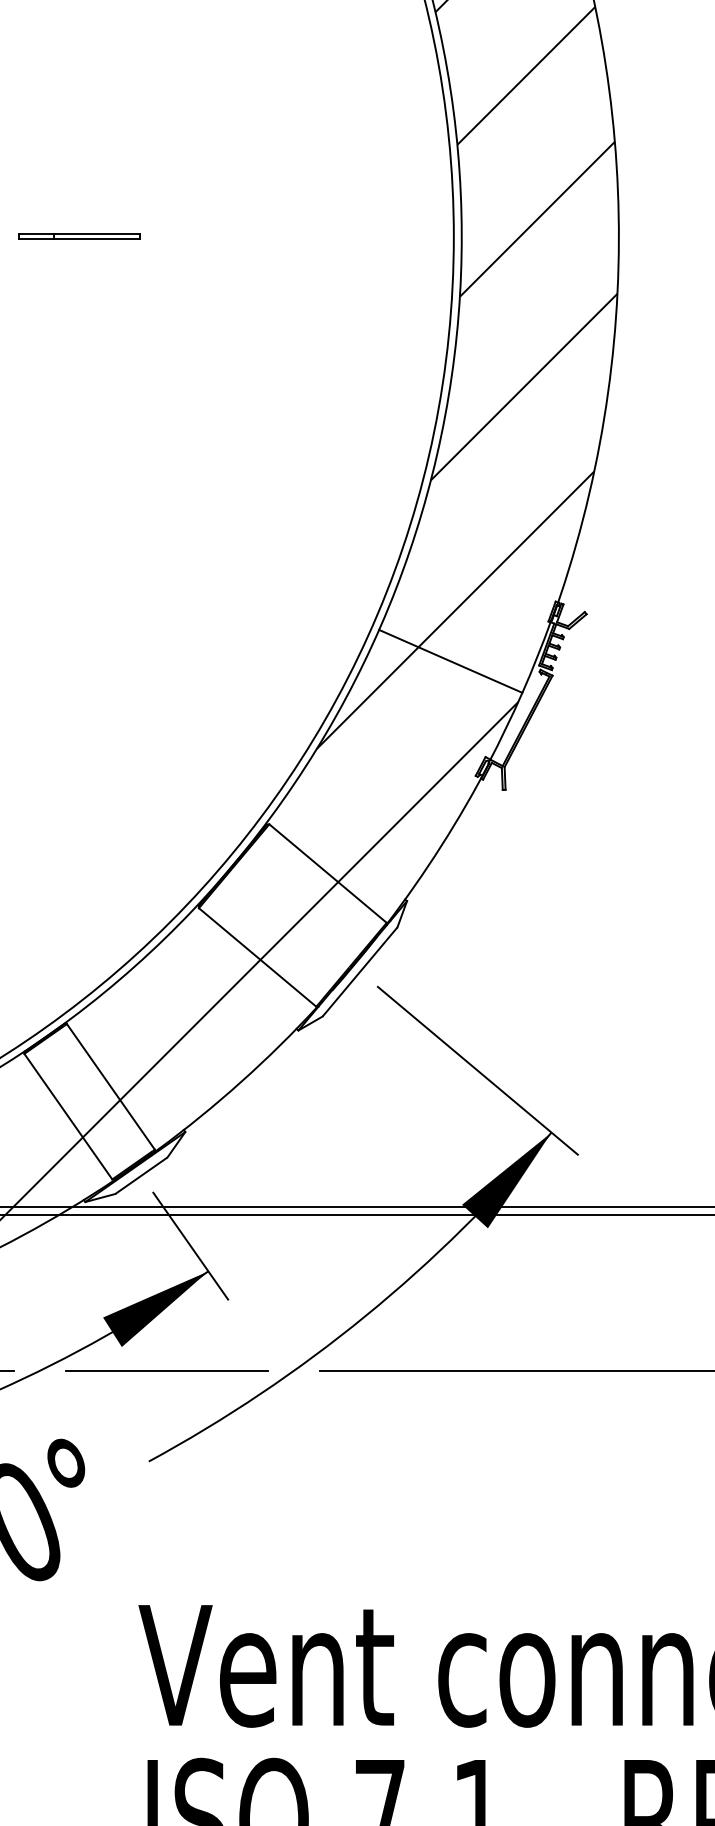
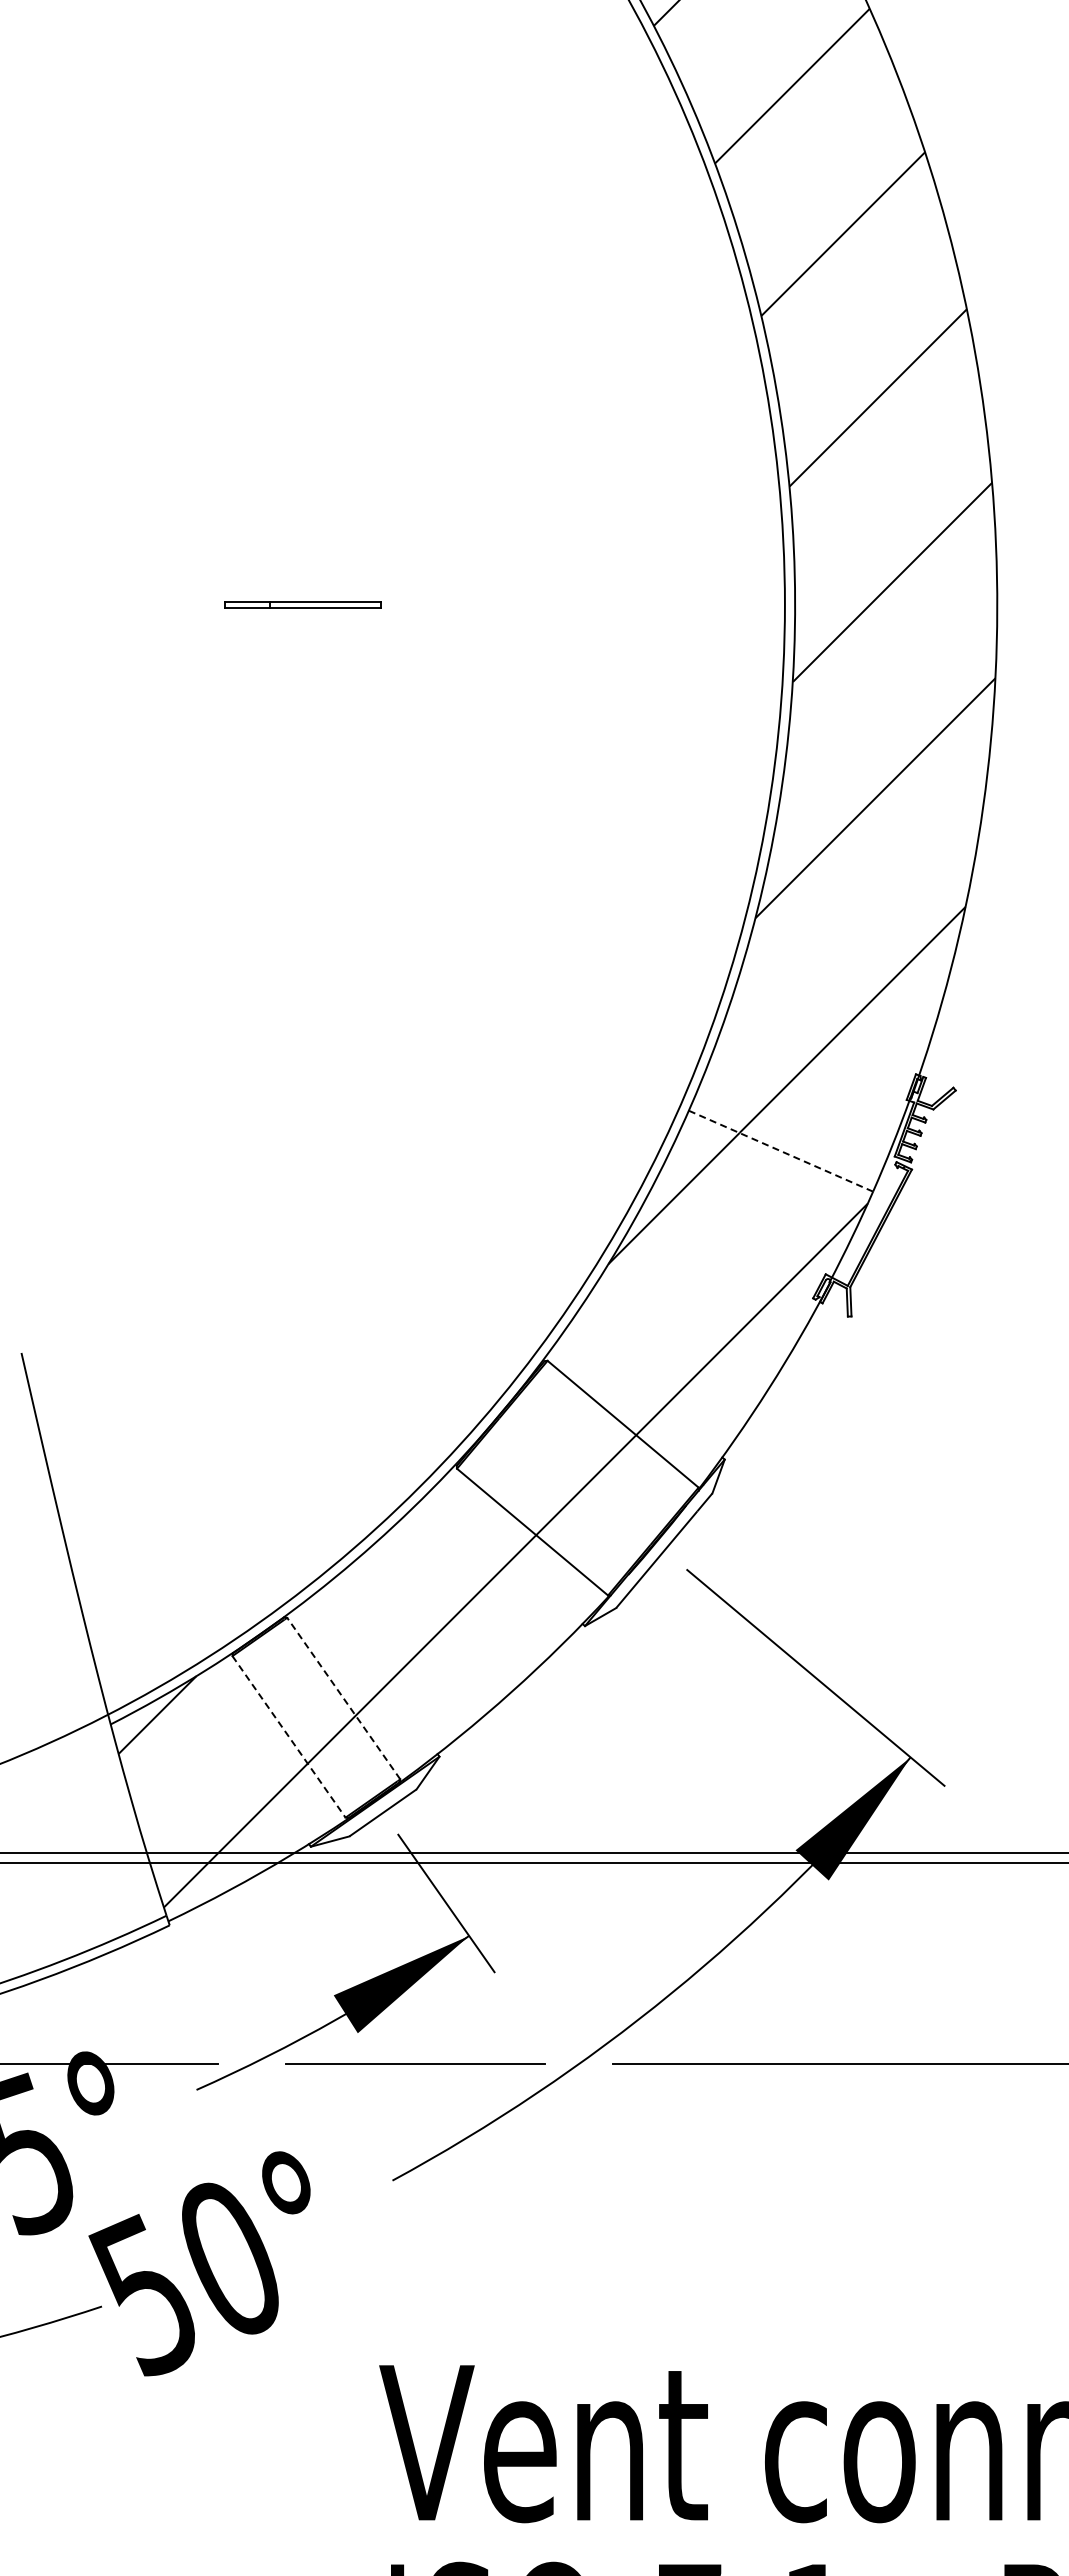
line: (450, 661) -> (780, 1151), solid -> dashed
line: (110, 1086) -> (343, 1698), solid -> dashed
line: (68, 1116) -> (289, 1736), solid -> dashed

